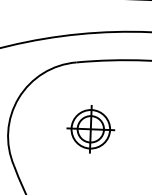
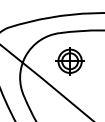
part: (89, 129) -> (69, 61), moved

